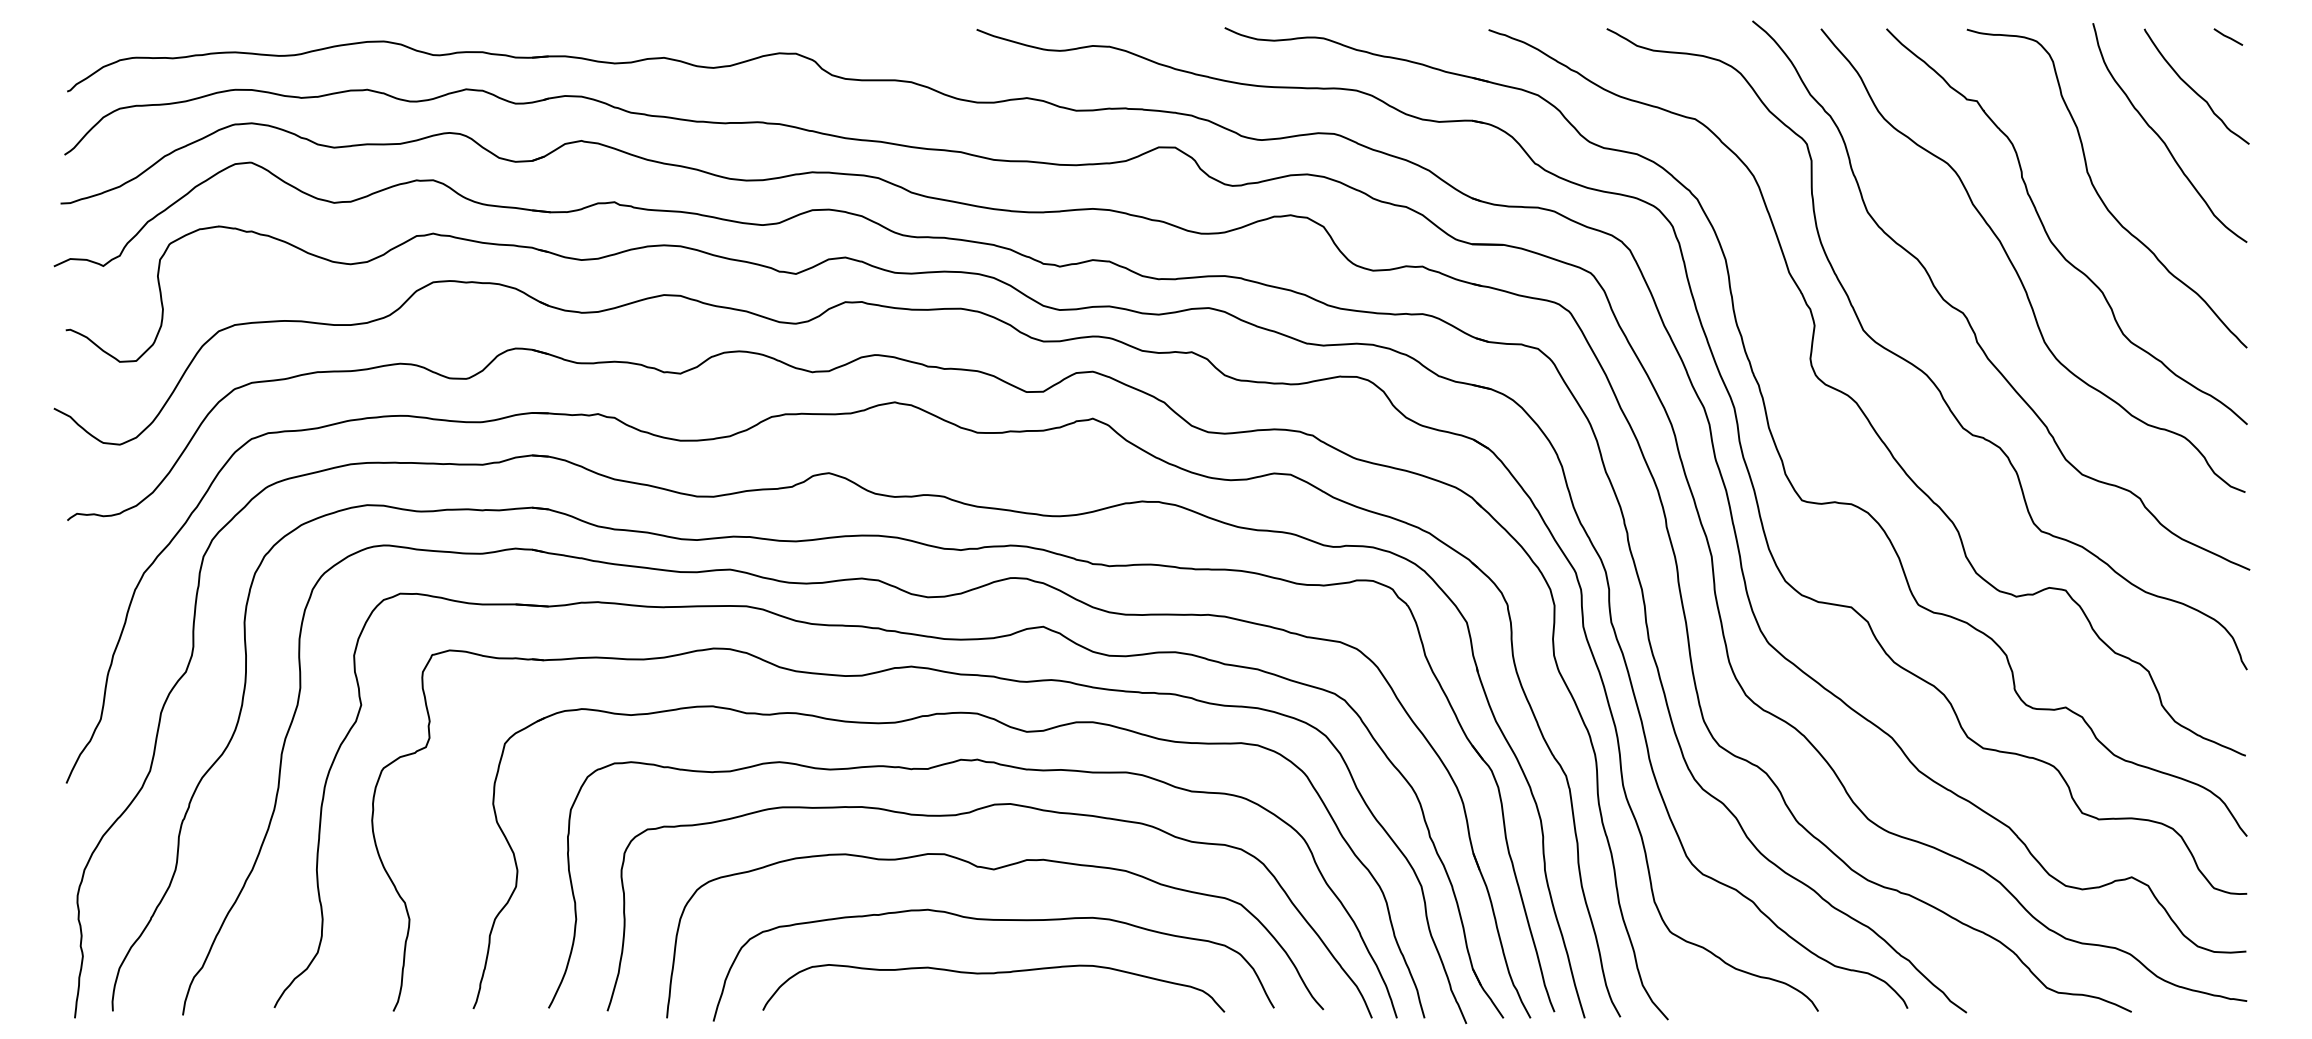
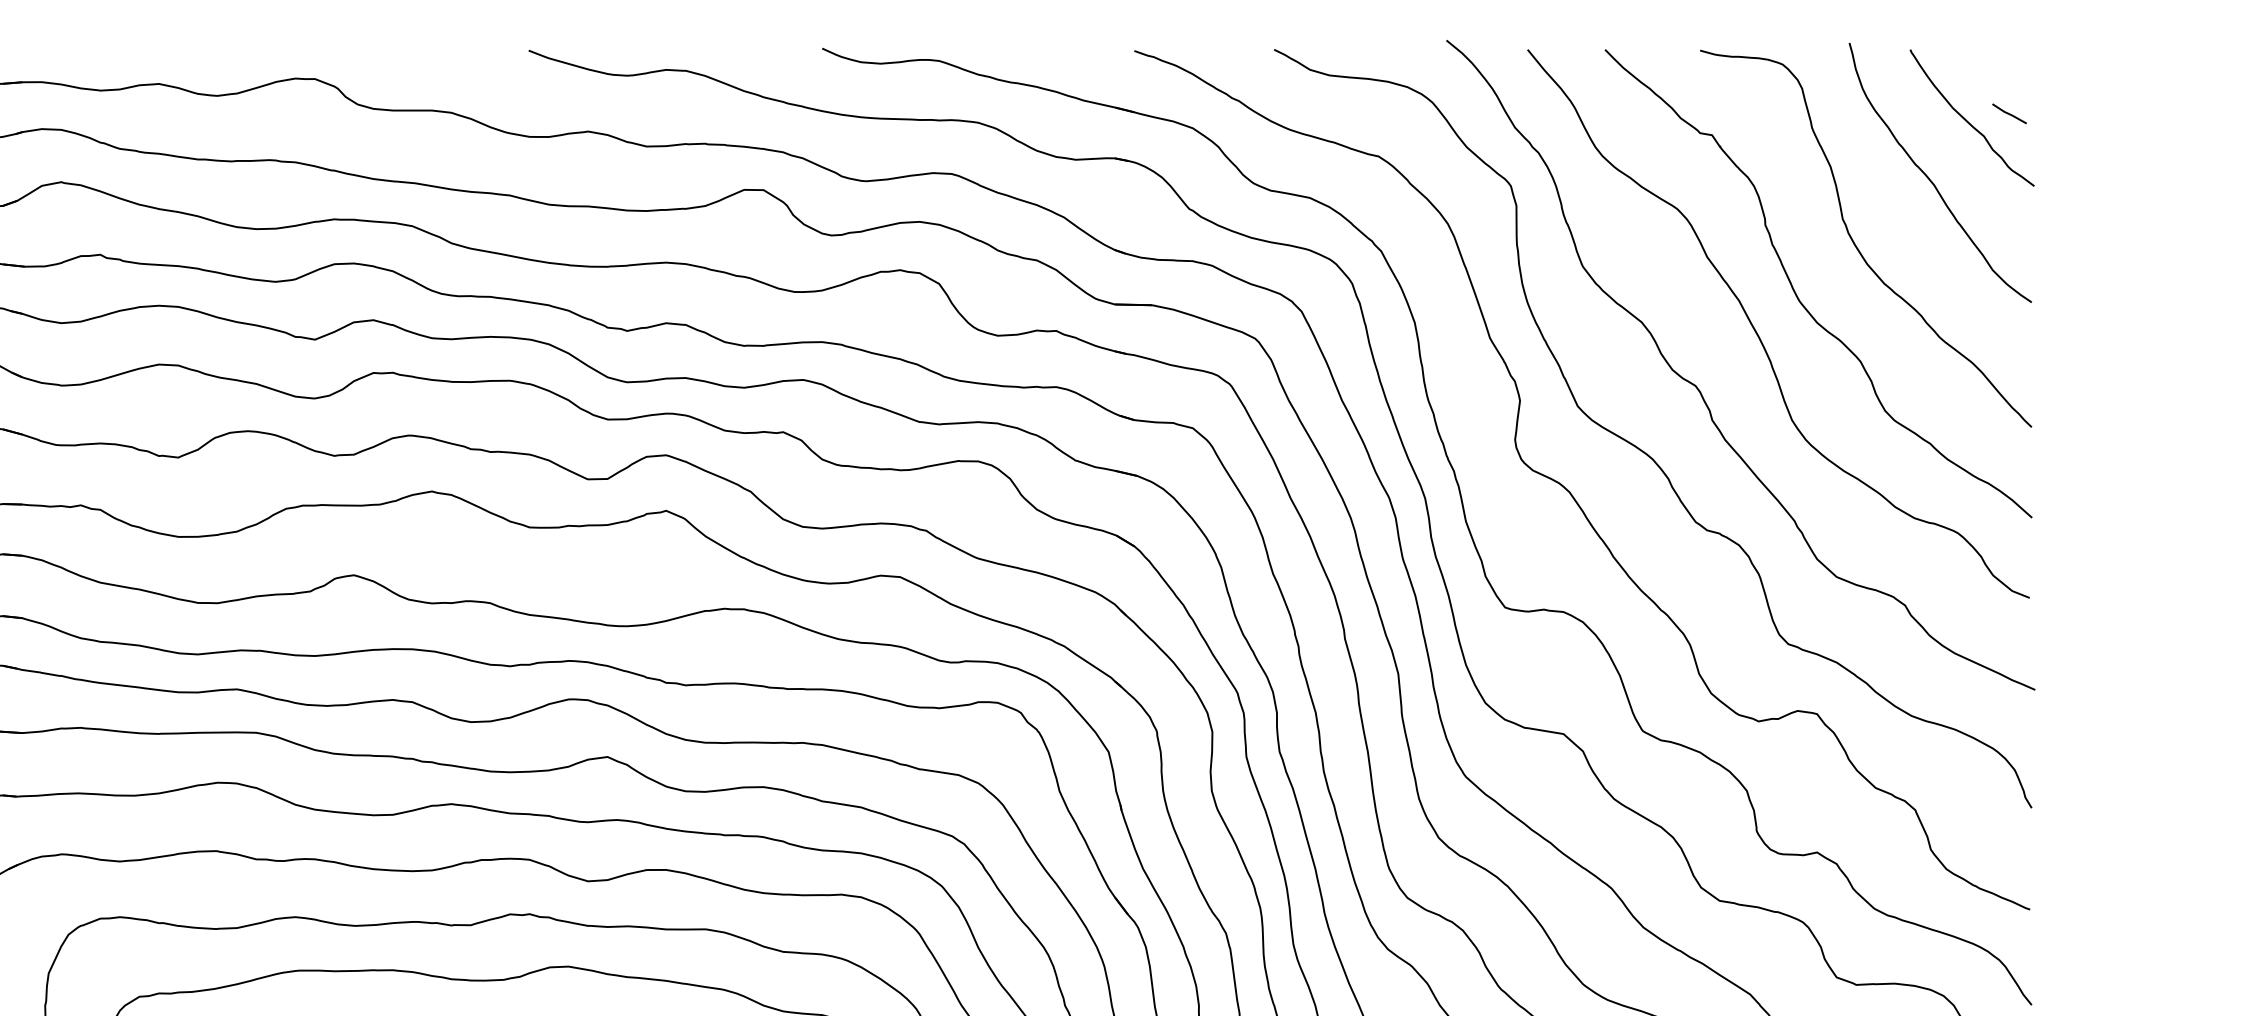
line: (2228, 36) -> (2009, 113), moved

